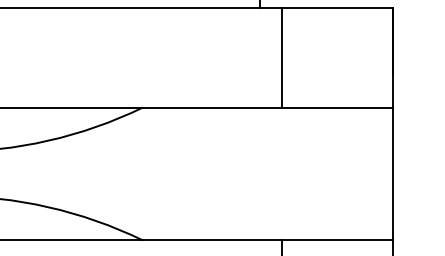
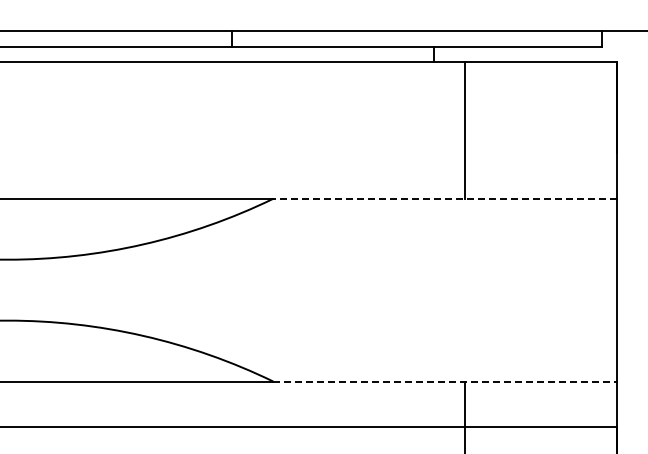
line: (267, 107) -> (445, 198), solid -> dashed
line: (267, 240) -> (445, 381), solid -> dashed

